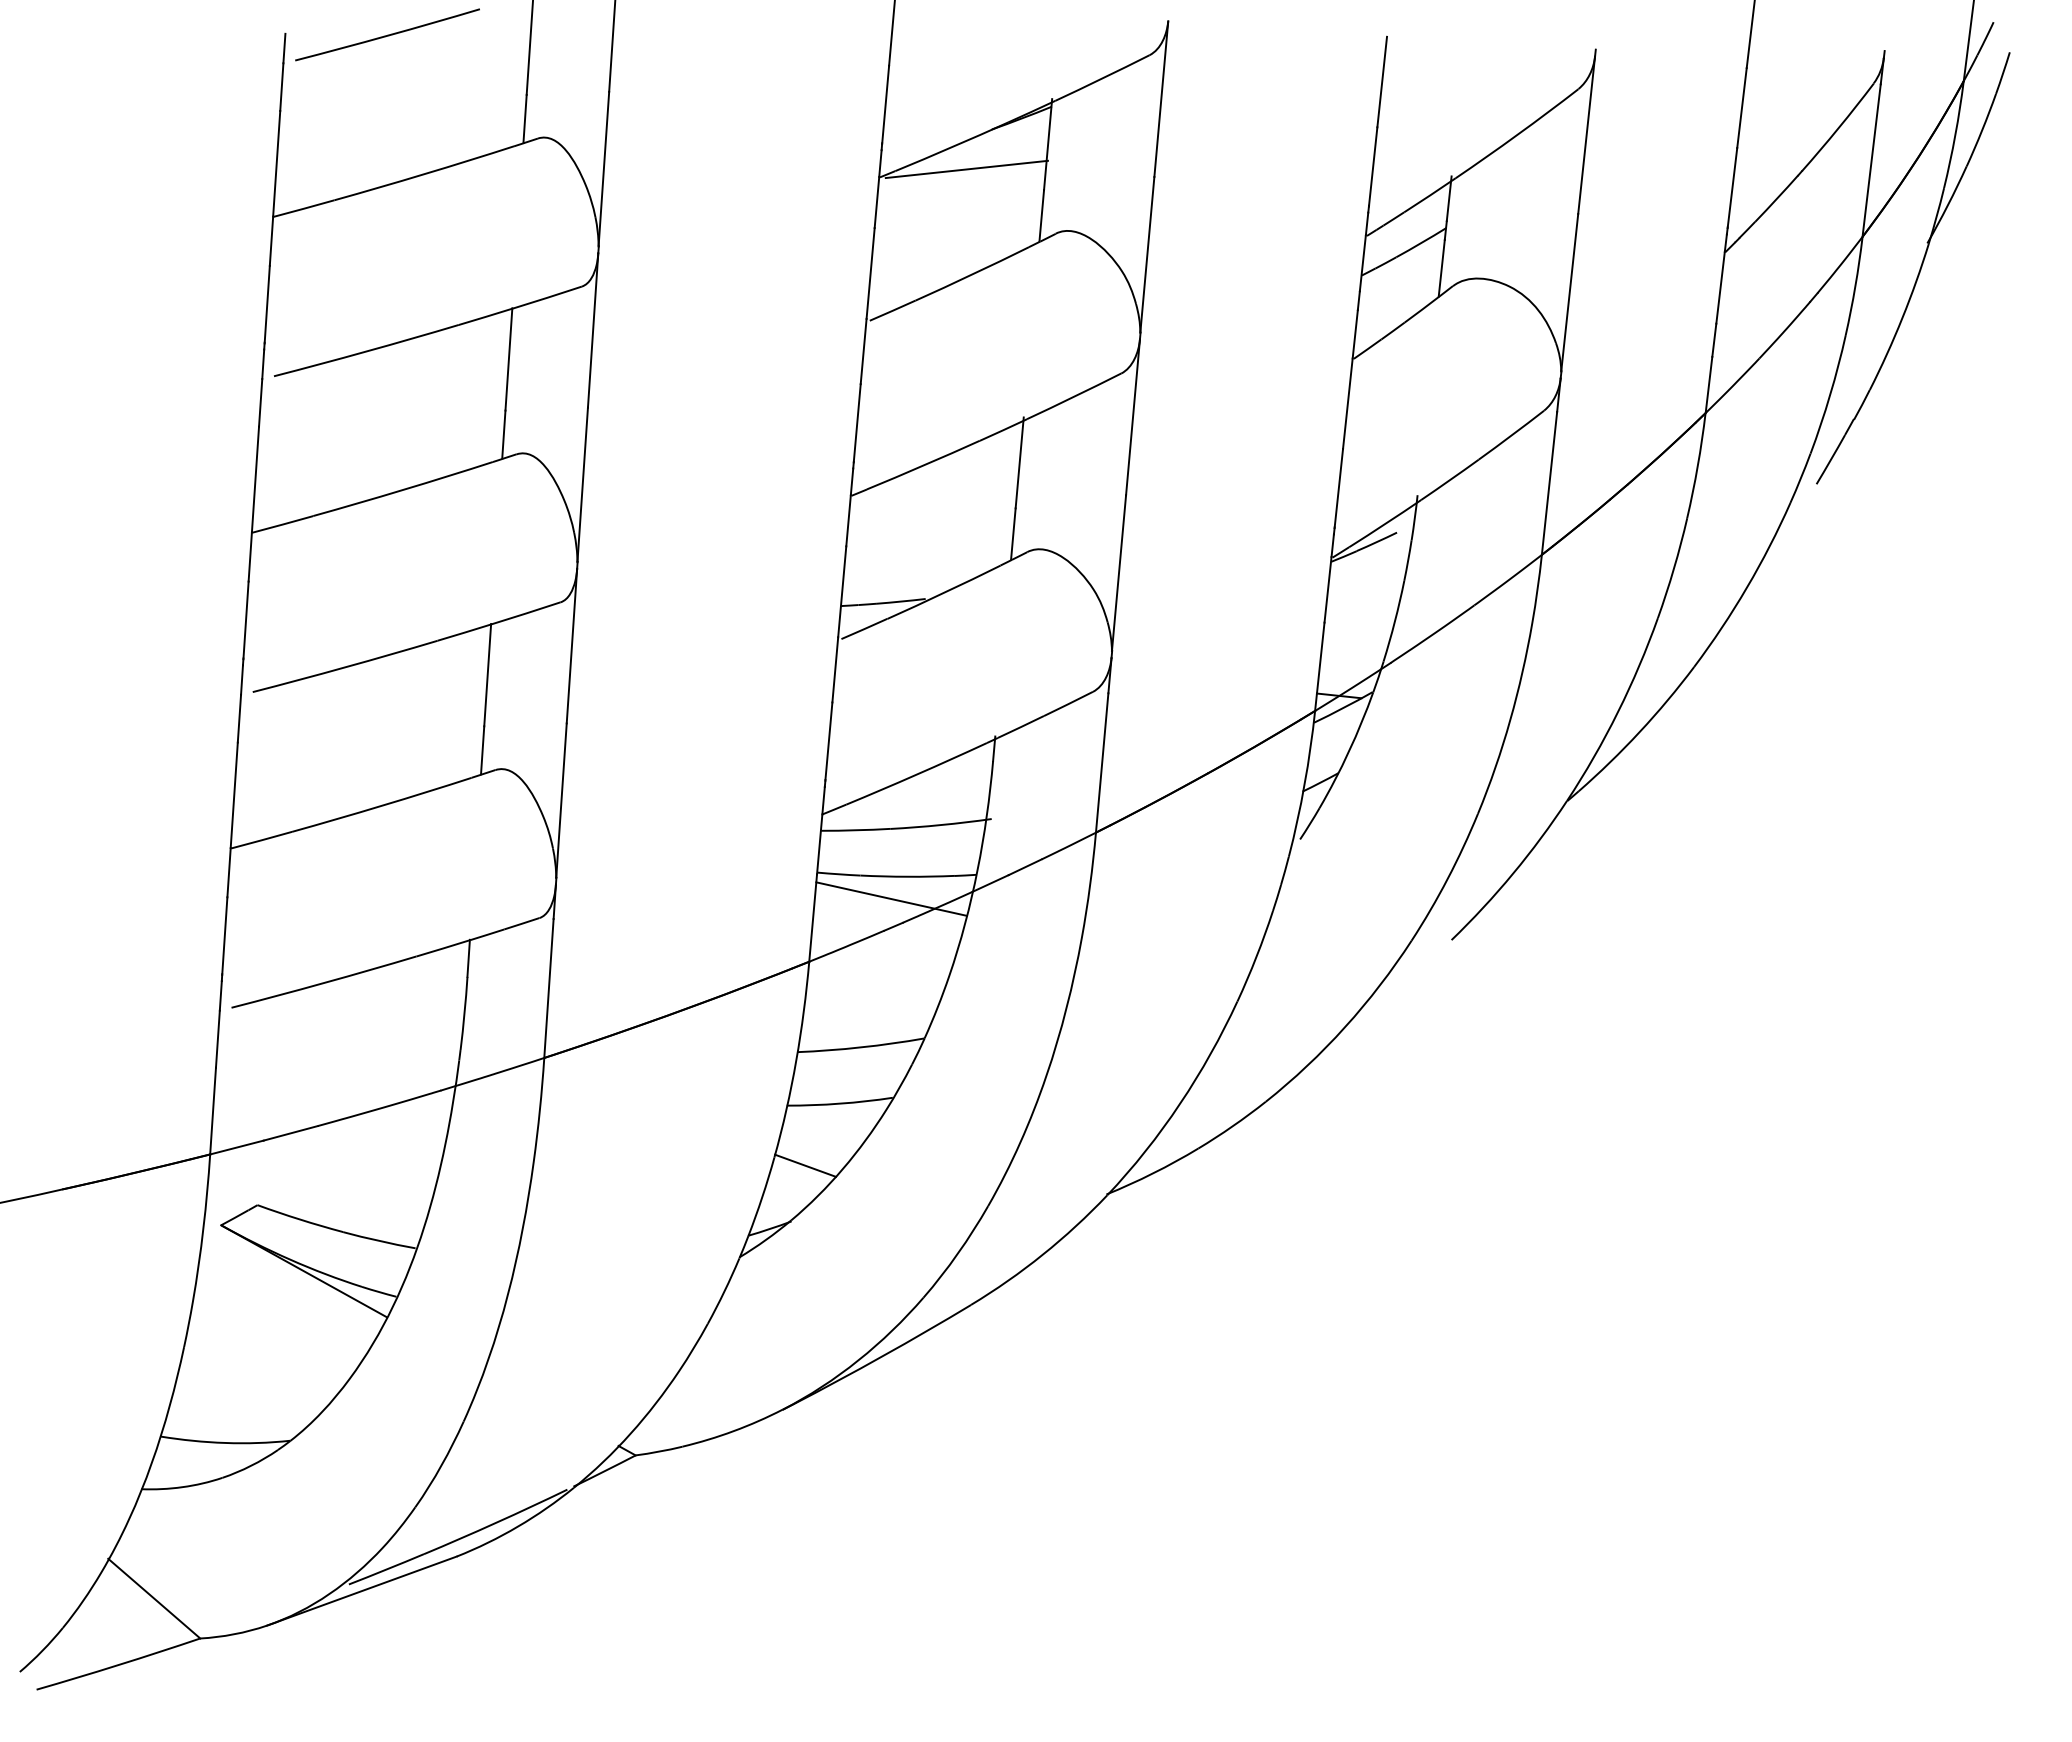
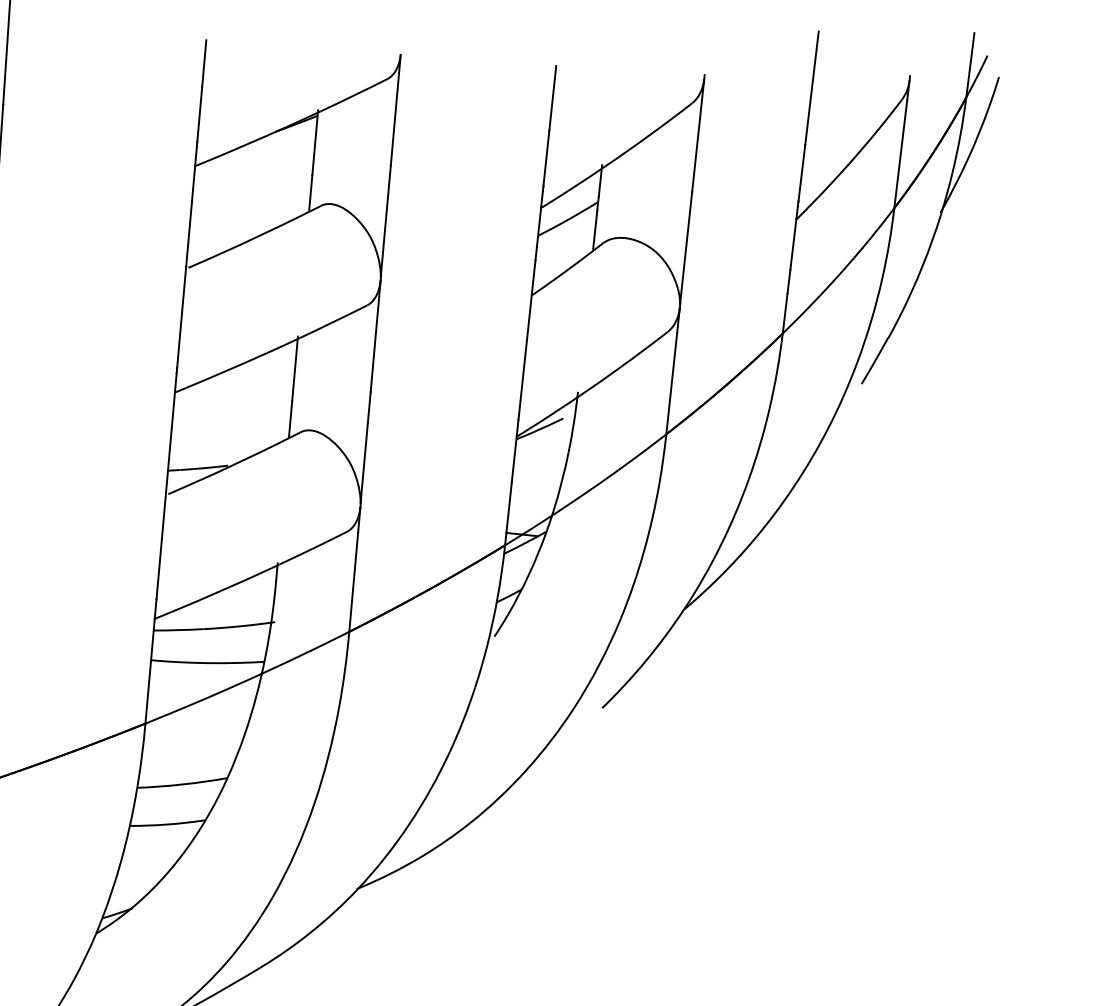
line: (966, 169) -> (257, 160), removed
line: (891, 898) -> (203, 678), removed
line: (805, 1165) -> (142, 868), removed

